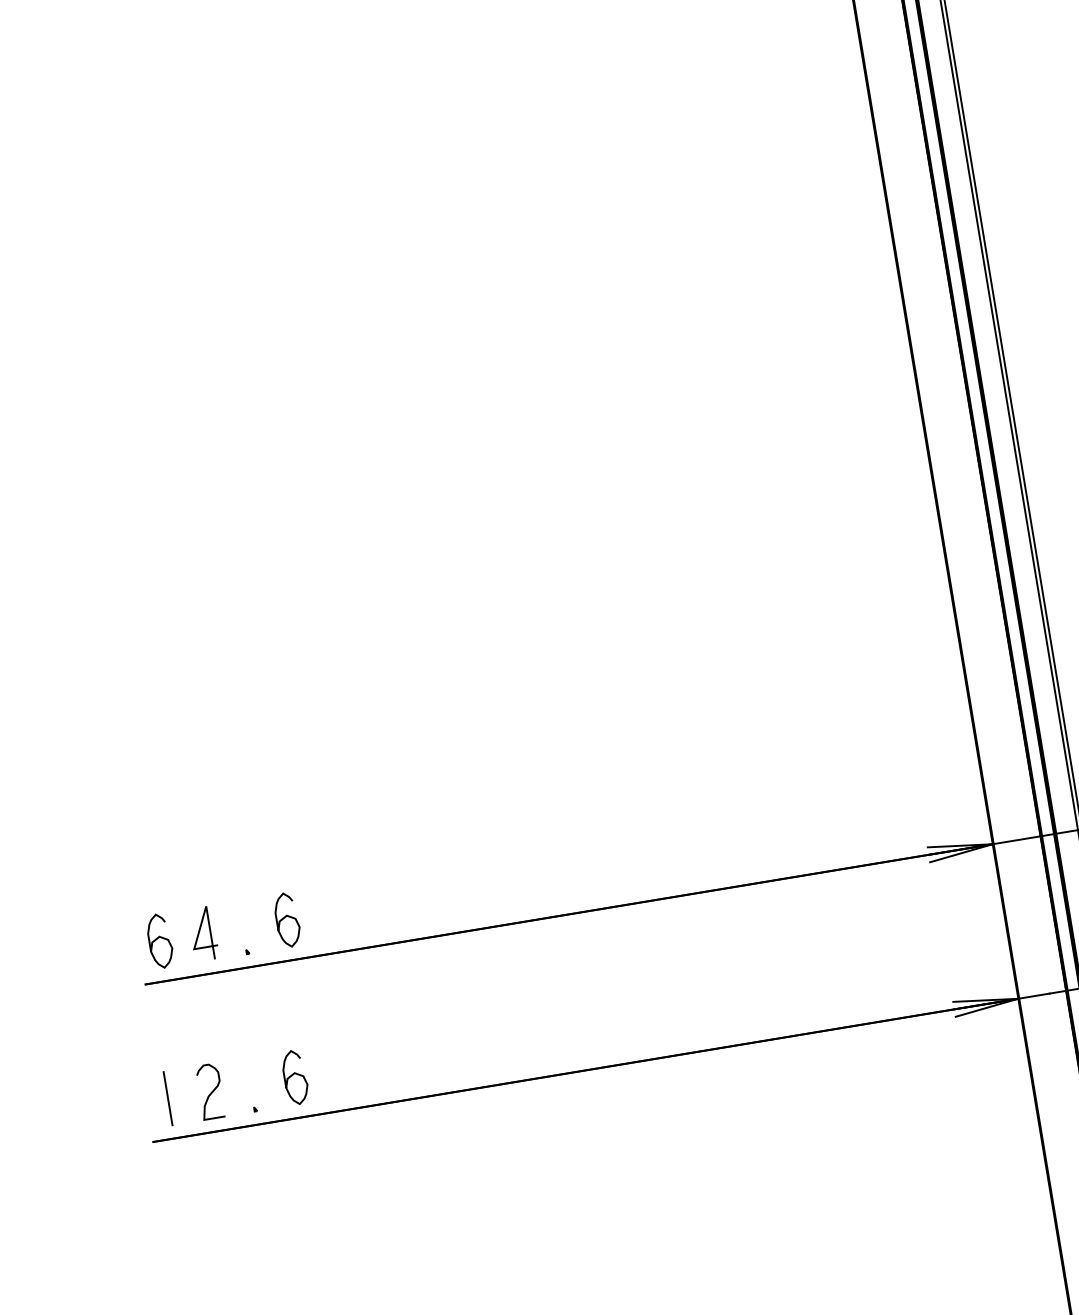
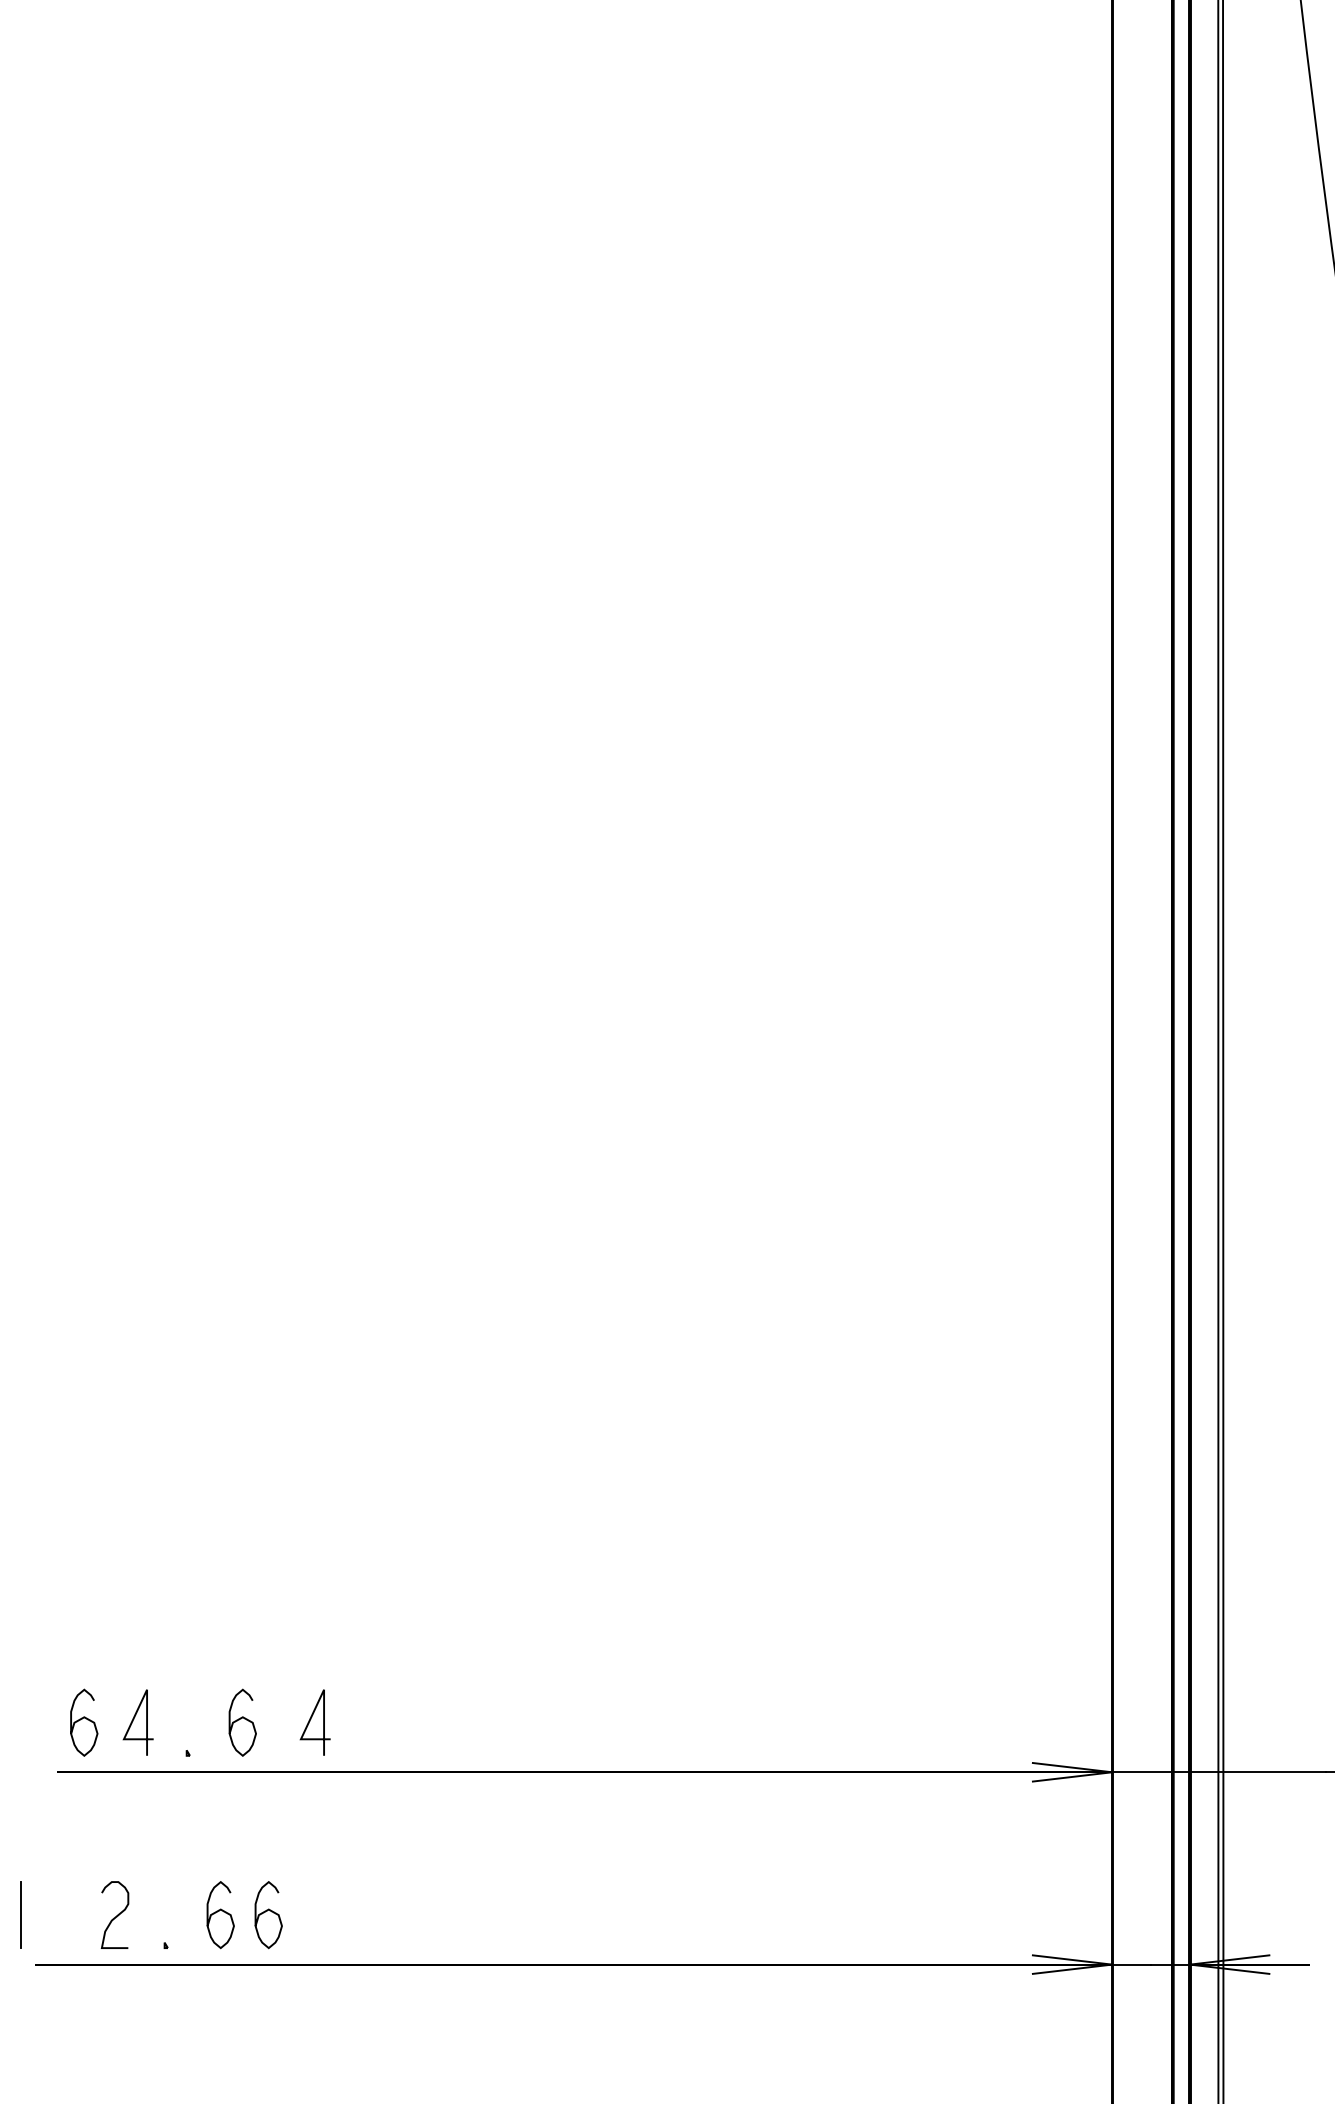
line: (341, 910) -> (310, 1721), added
curve: (332, 1068) -> (267, 1911), added
line: (167, 1098) -> (20, 1914), moved

